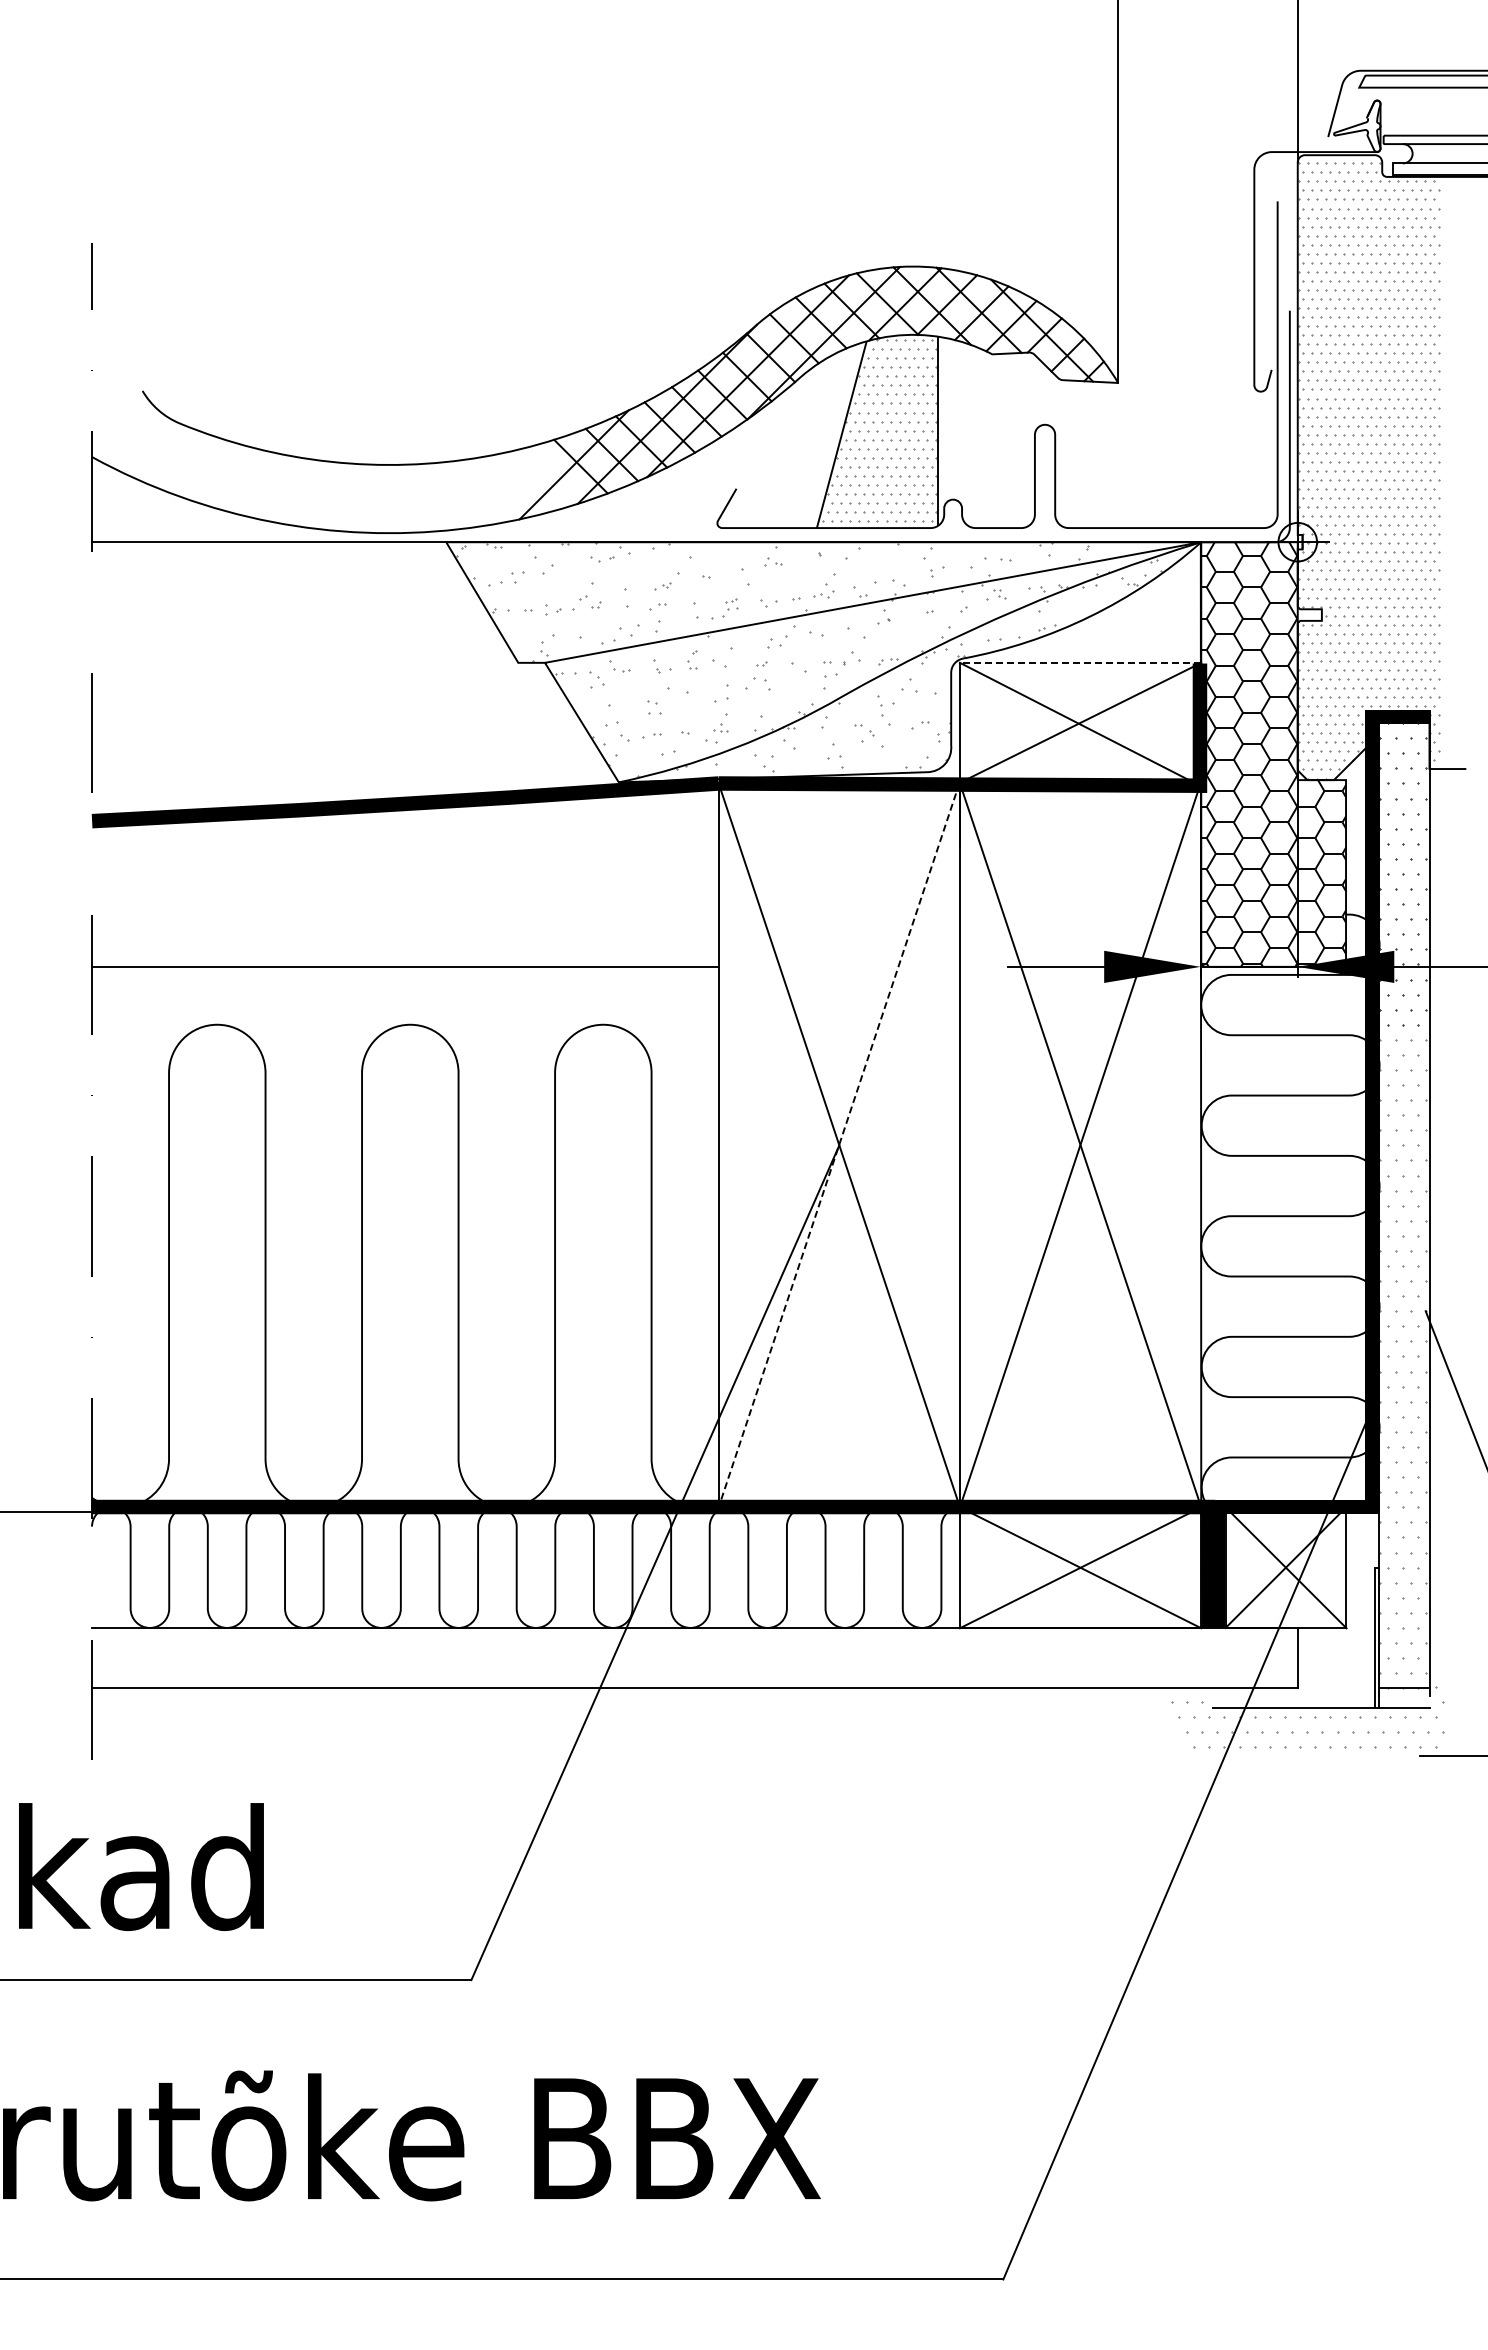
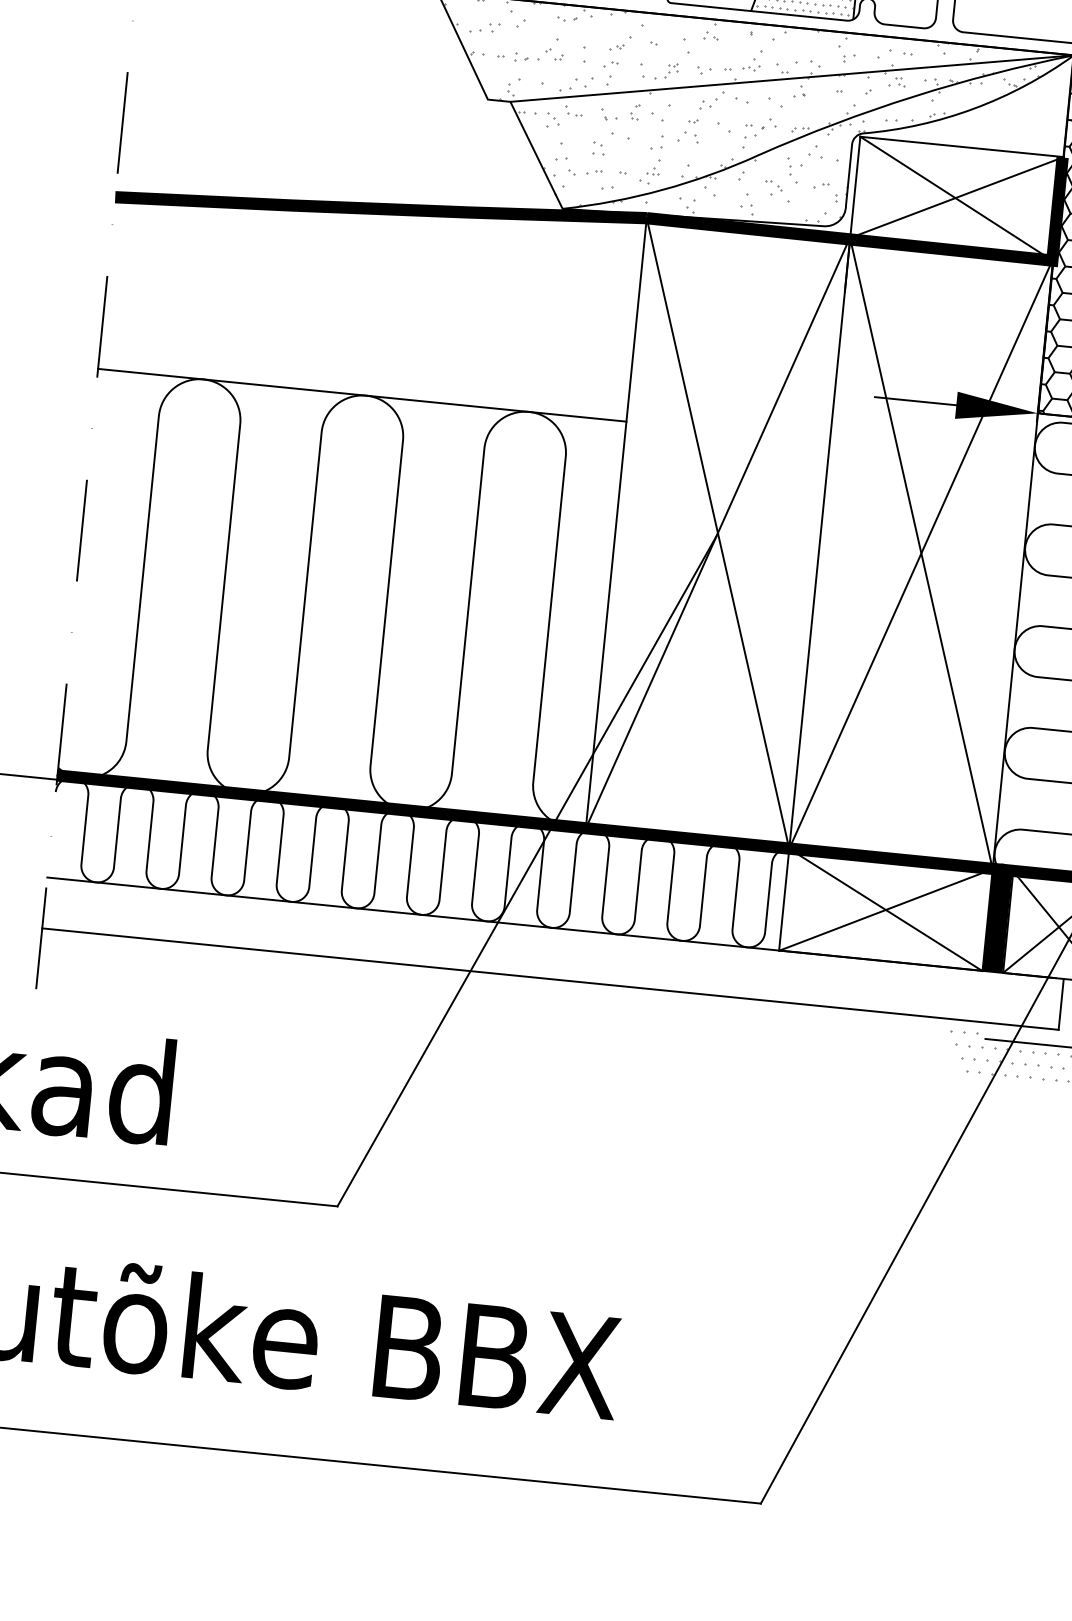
line: (1080, 662) -> (962, 146), dashed -> solid
line: (405, 966) -> (362, 395), moved
line: (839, 1145) -> (718, 533), dashed -> solid

